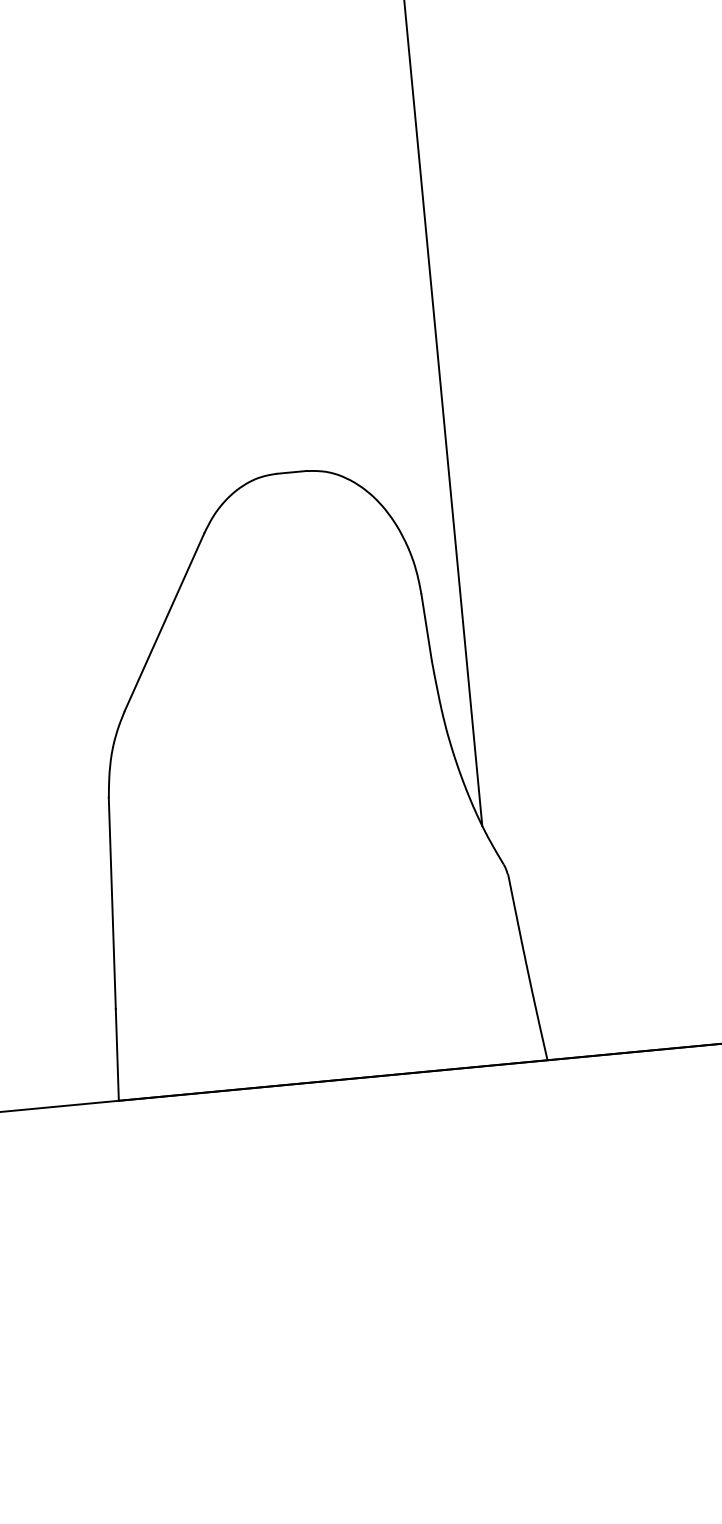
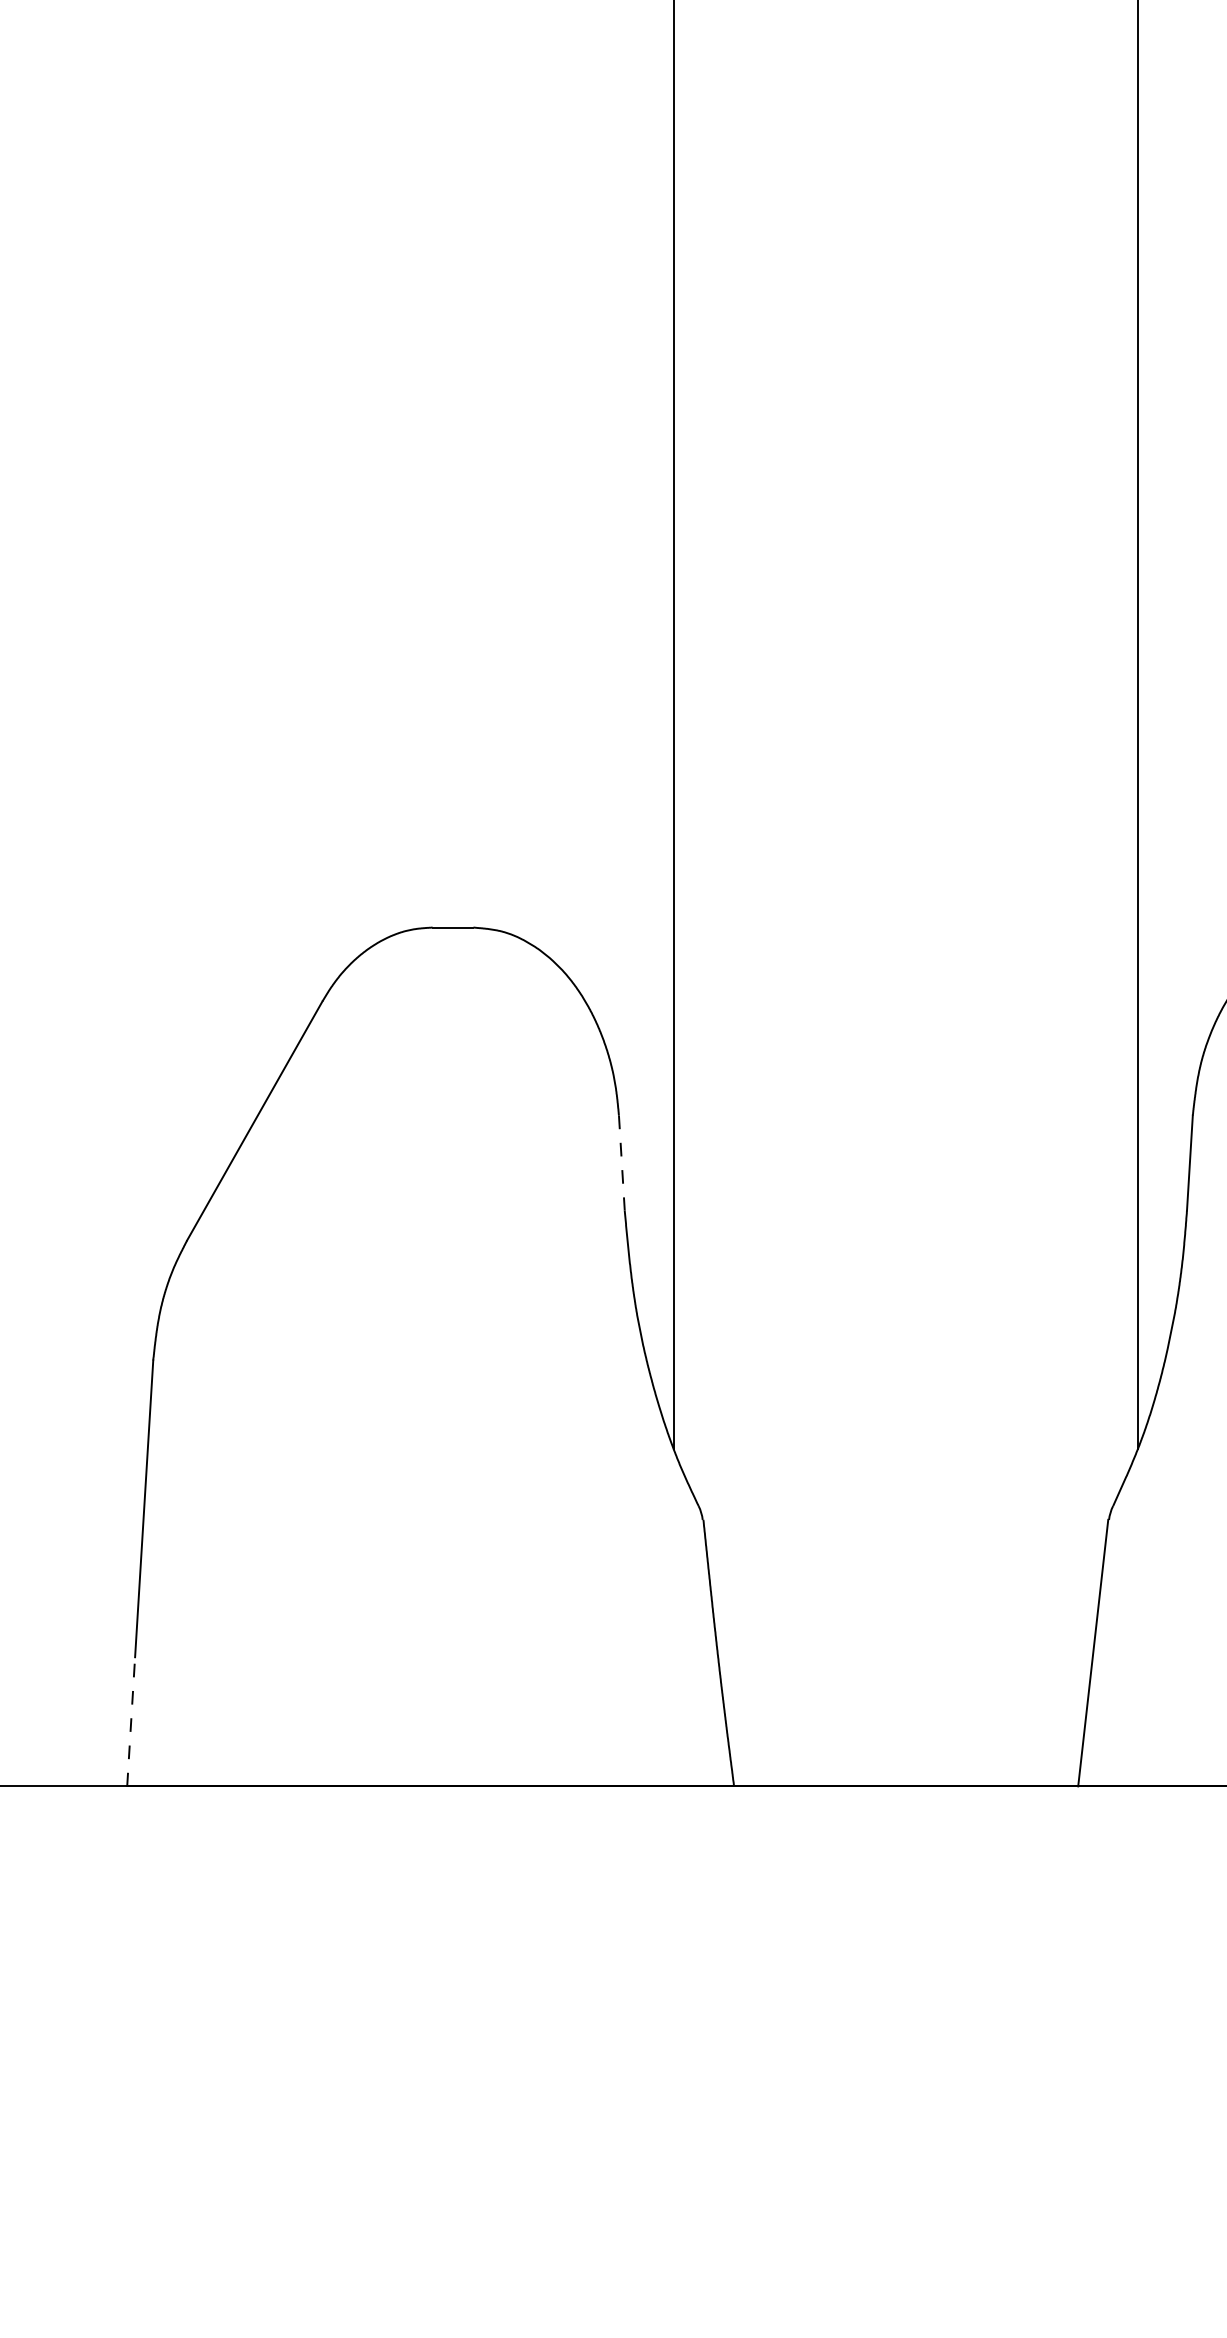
line: (426, 627) -> (621, 1163), solid -> dashed
line: (117, 1054) -> (131, 1721), solid -> dashed

